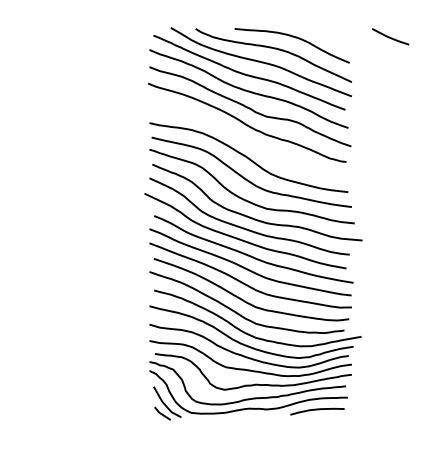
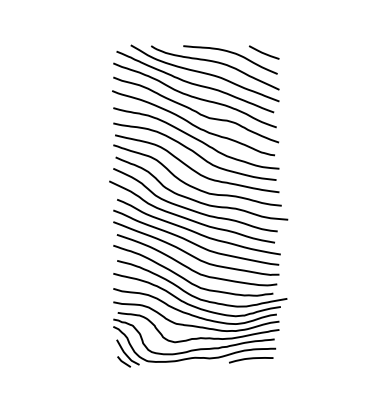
line: (389, 36) -> (263, 52), moved
curve: (250, 141) -> (196, 138), added

